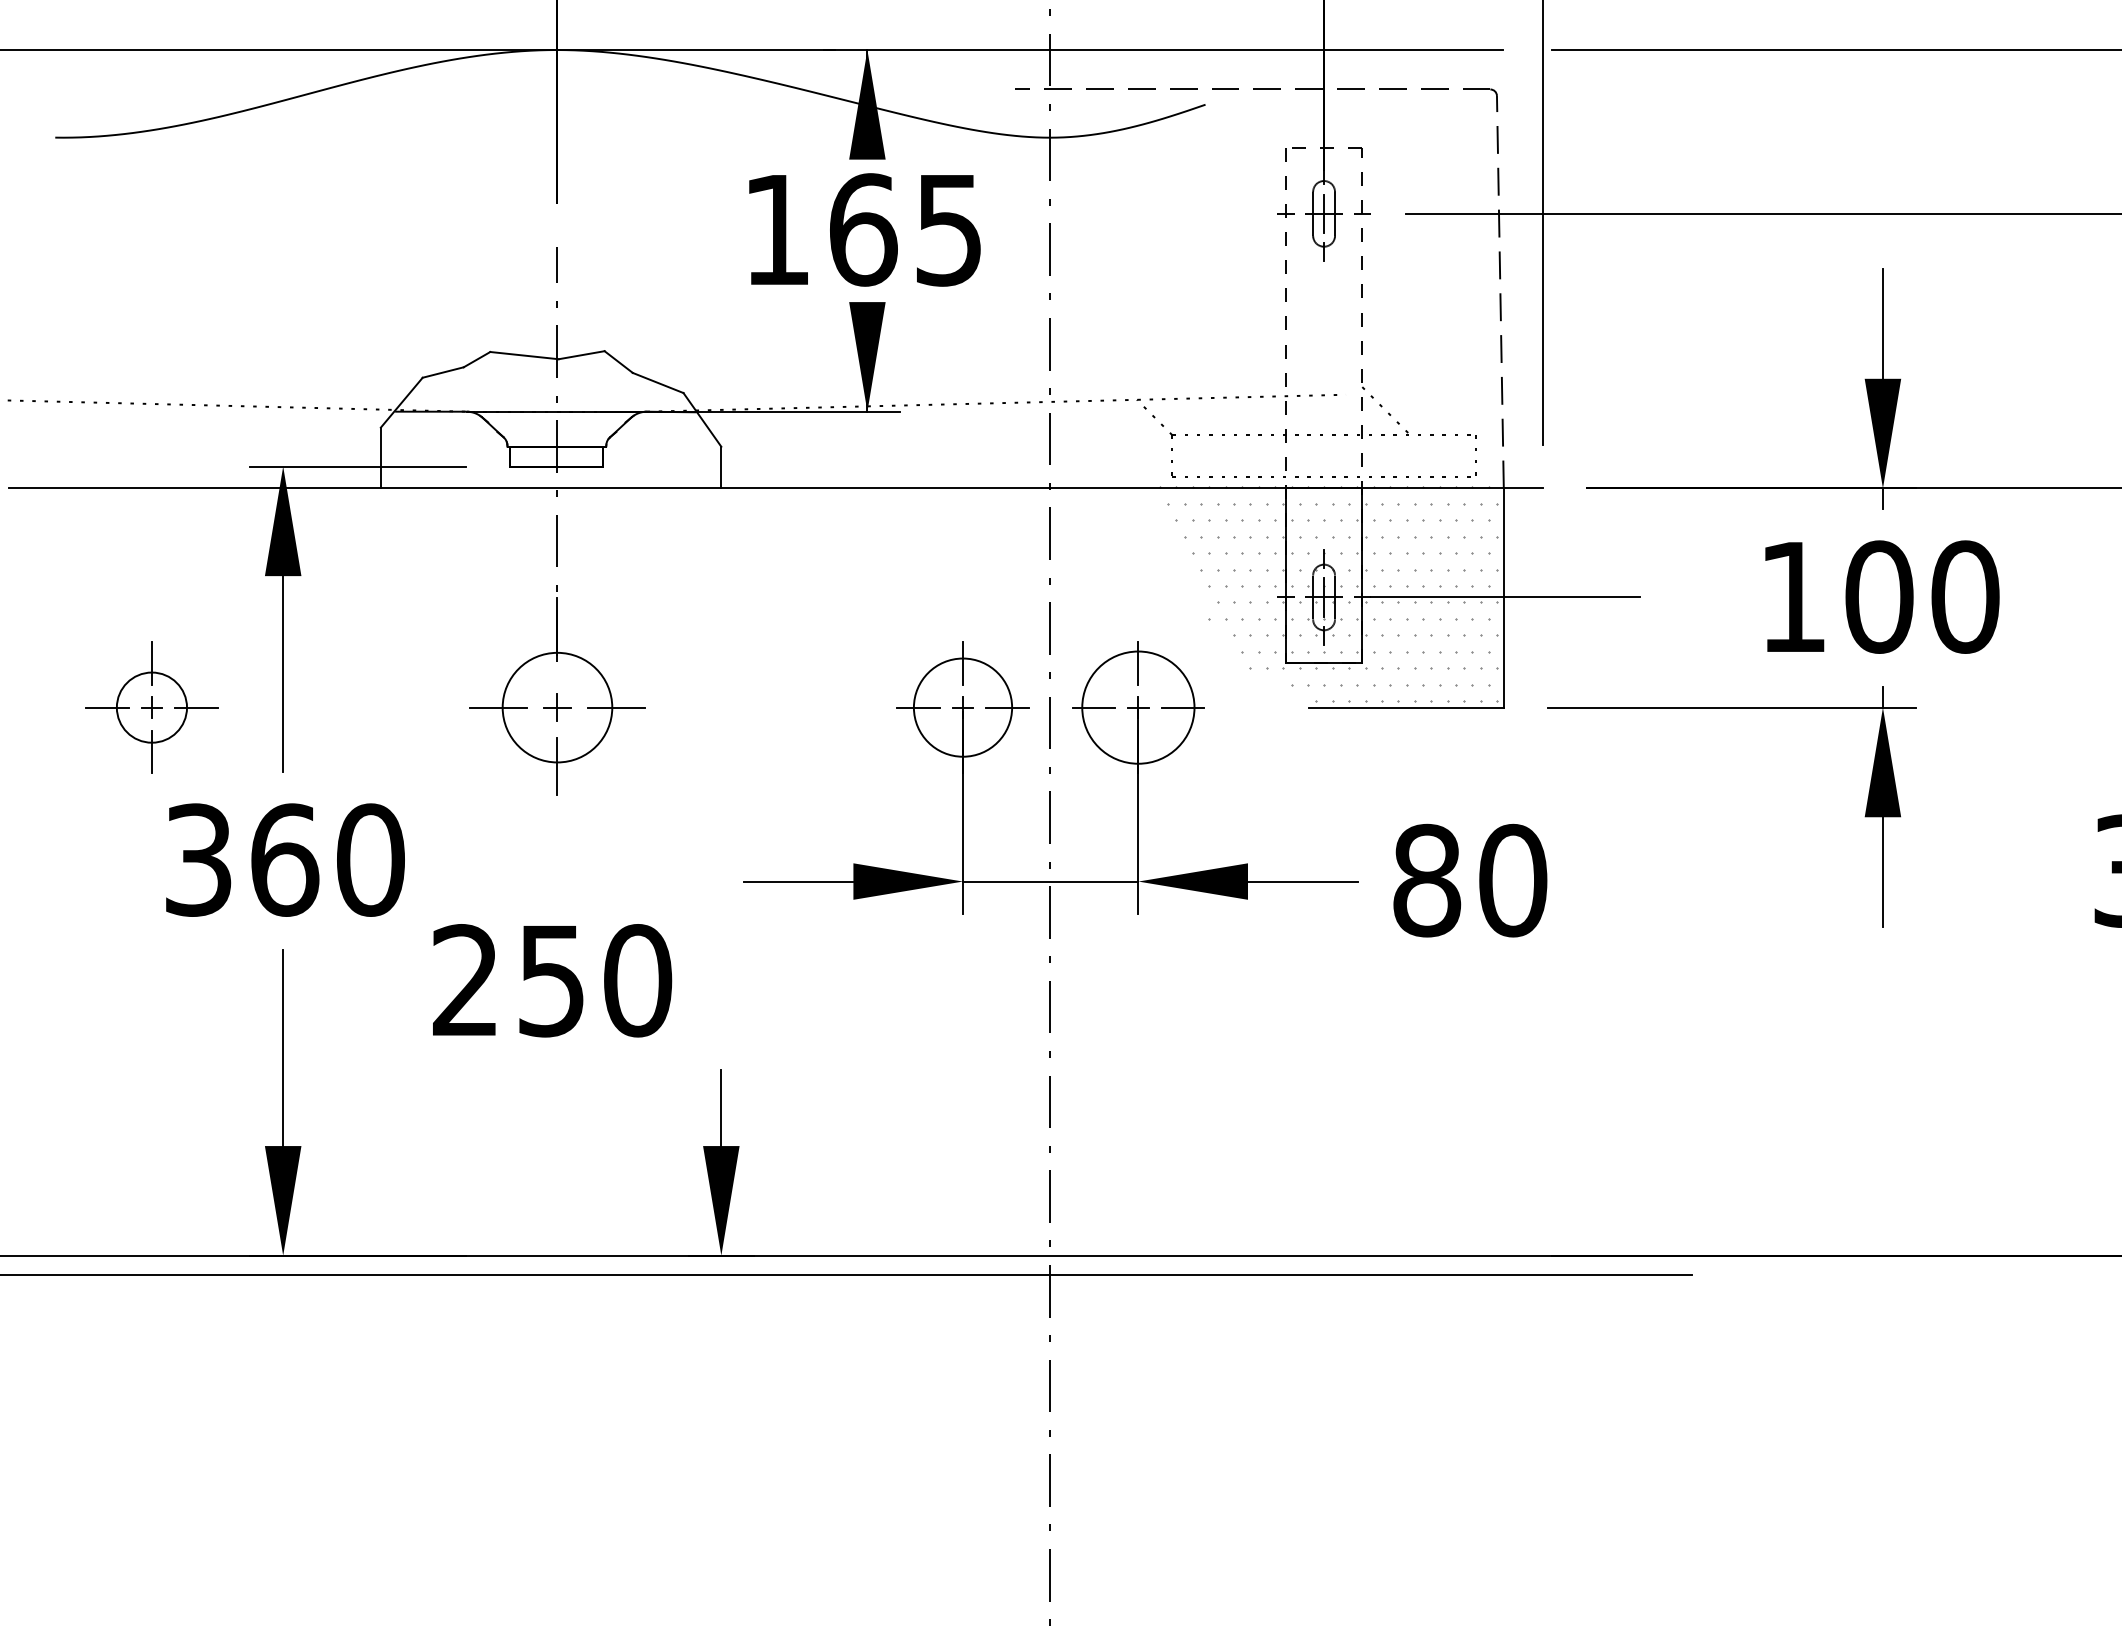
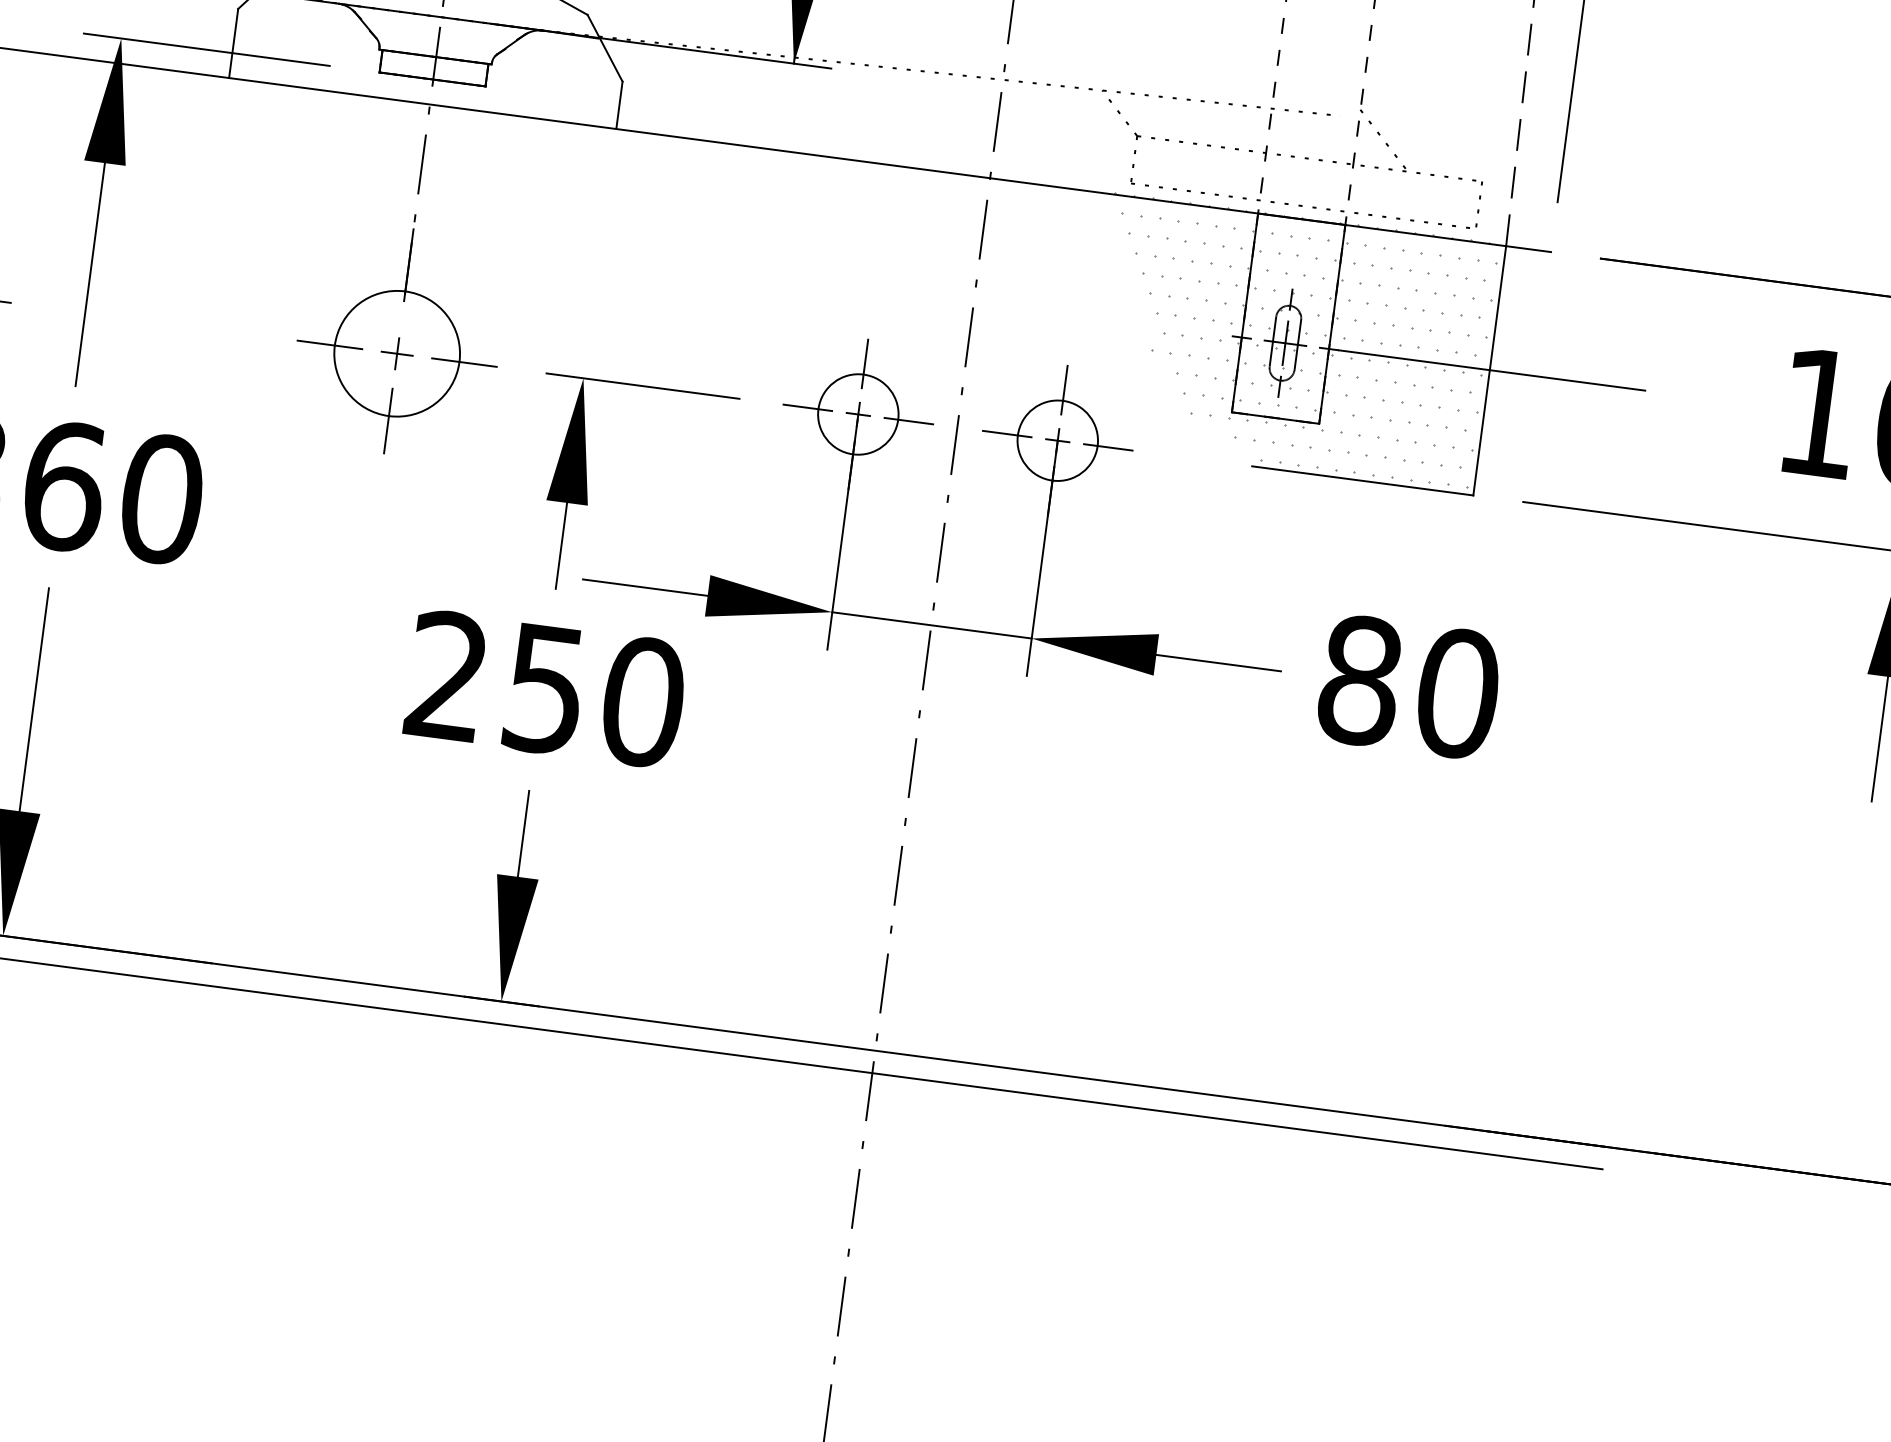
circle: (962, 707) -> (857, 414), size x0.71
circle: (1138, 707) -> (1057, 440), size x0.62
part: (738, 808) -> (587, 495), added
text: (552, 980) -> (546, 689), moved

